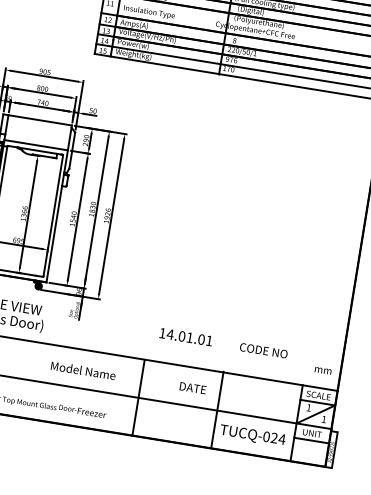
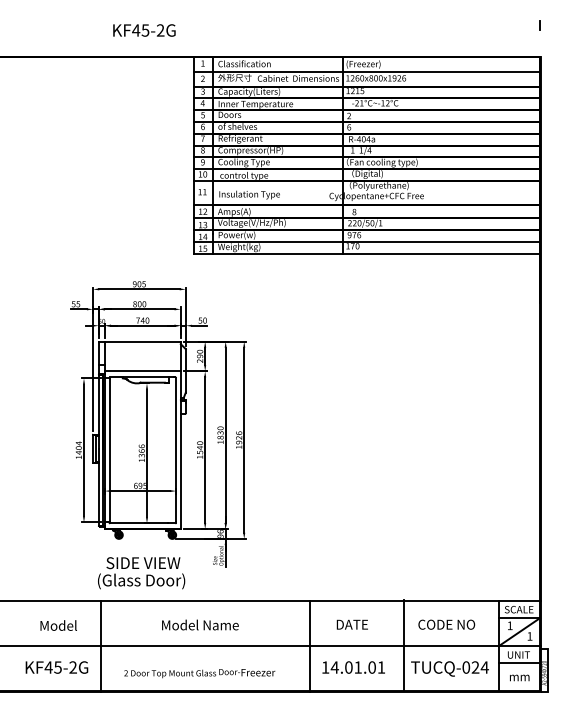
text: (185, 337) -> (353, 667), moved
text: (263, 350) -> (446, 624), moved
text: (83, 370) -> (200, 624), moved
text: (323, 370) -> (519, 677), moved
text: (192, 387) -> (351, 624), moved

